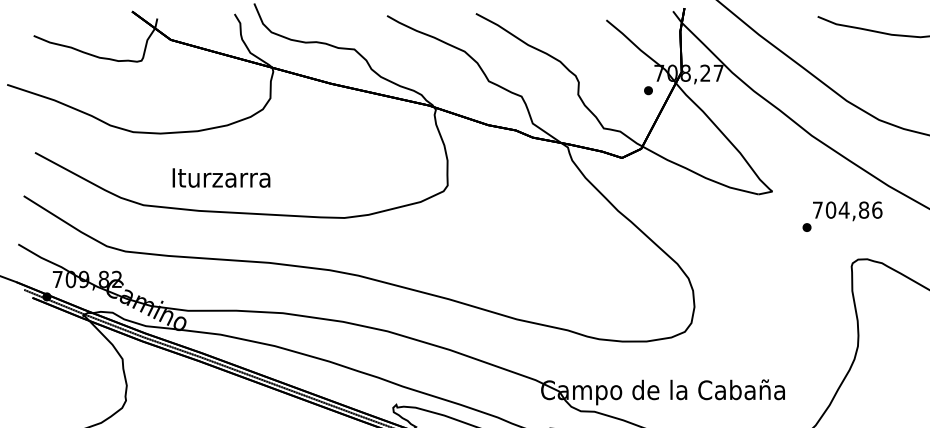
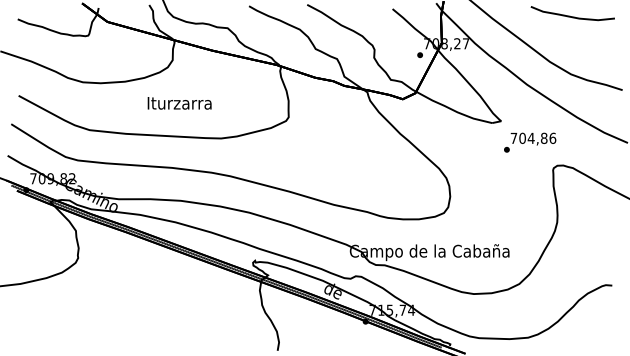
text: (221, 178) -> (179, 103), moved
text: (843, 216) -> (530, 142), moved

